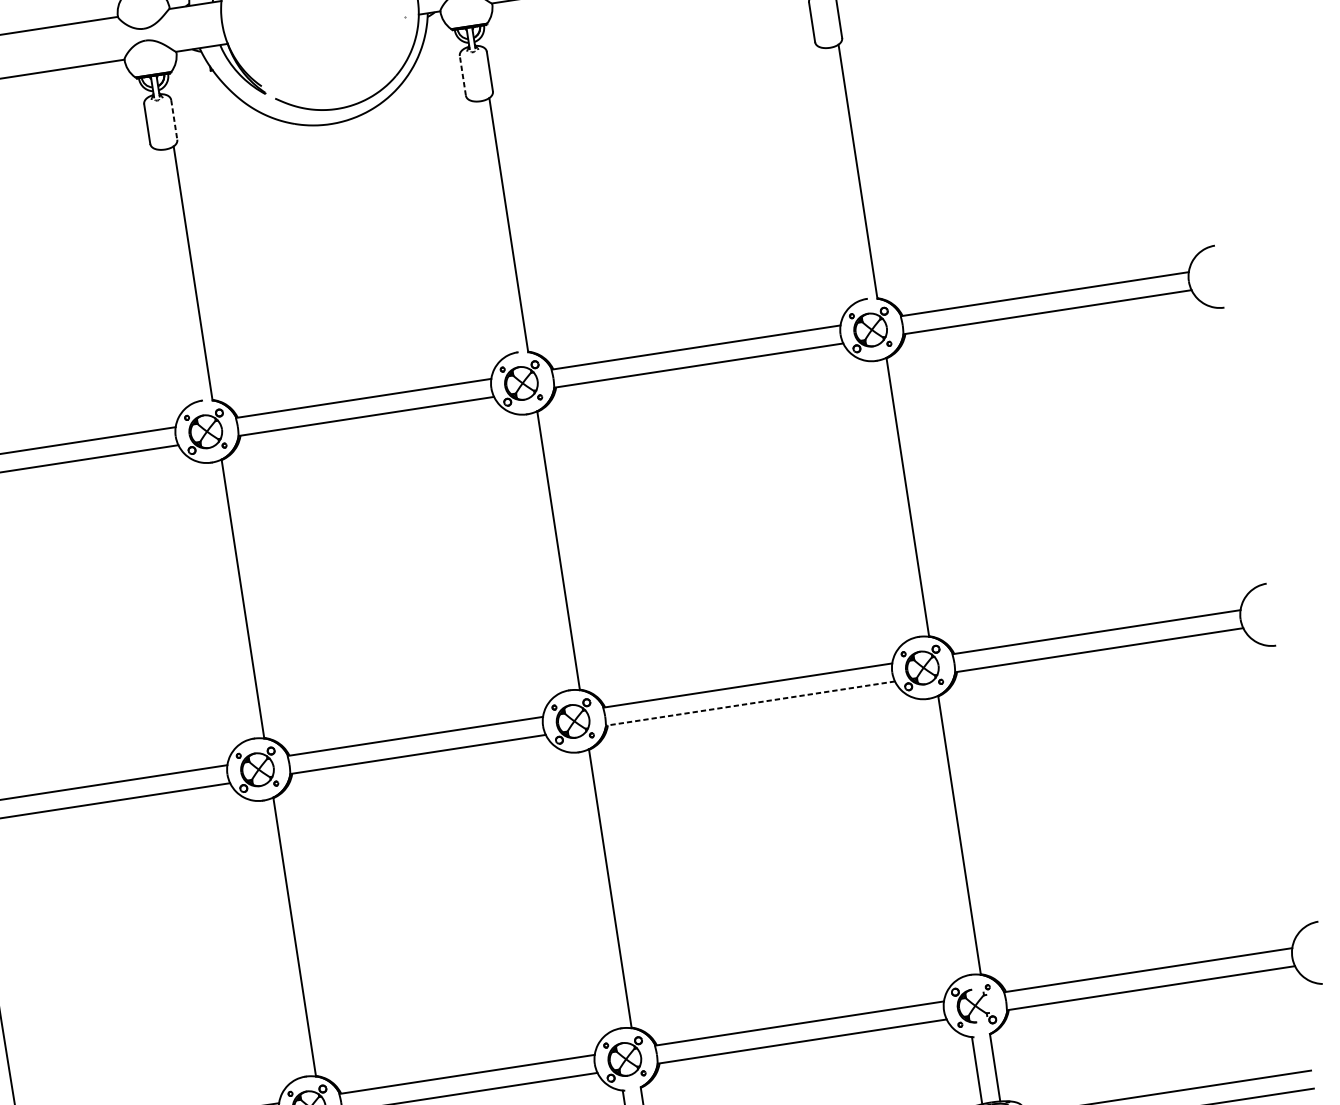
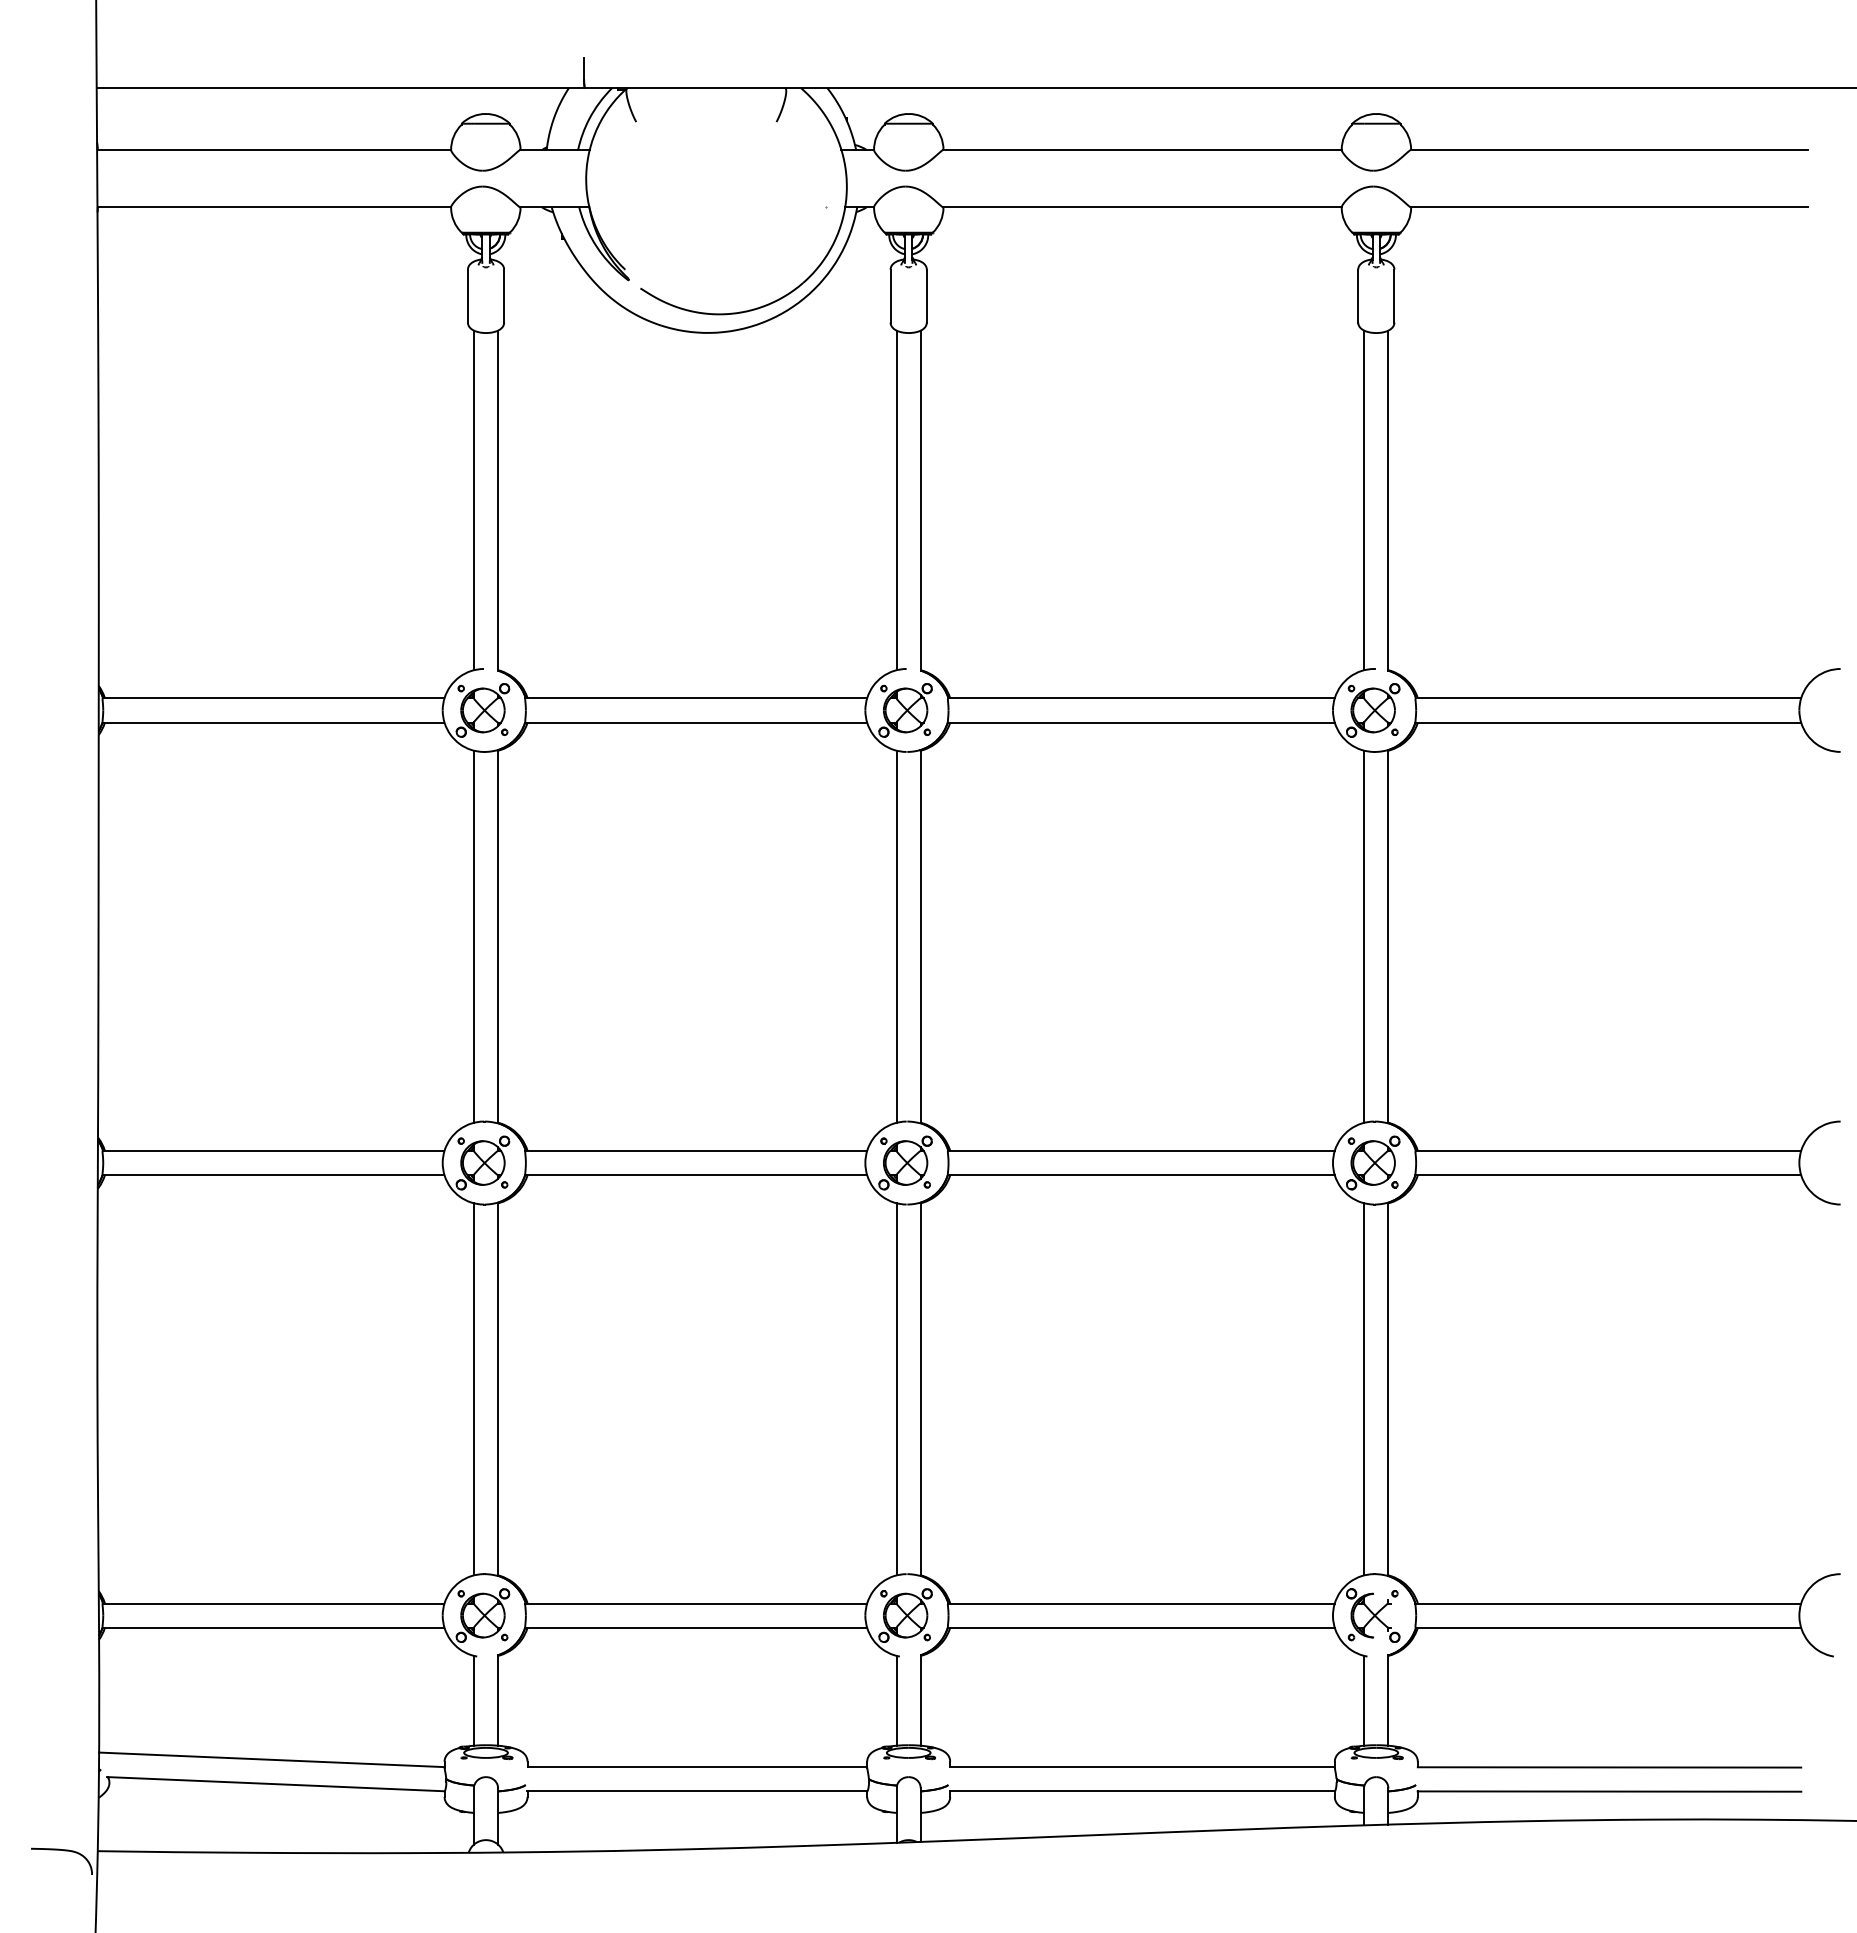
line: (462, 75) -> (890, 295), dashed -> solid
line: (174, 120) -> (504, 296), dashed -> solid
line: (840, 174) -> (1364, 500), added
line: (490, 227) -> (896, 500), added
line: (174, 276) -> (473, 500), added
line: (889, 499) -> (1364, 936), added
line: (540, 553) -> (896, 936), added
line: (224, 601) -> (473, 936), added
line: (749, 703) -> (1140, 1175), dashed -> solid
line: (941, 838) -> (1364, 1389), added
line: (592, 891) -> (896, 1389), added
line: (276, 939) -> (473, 1389), added

